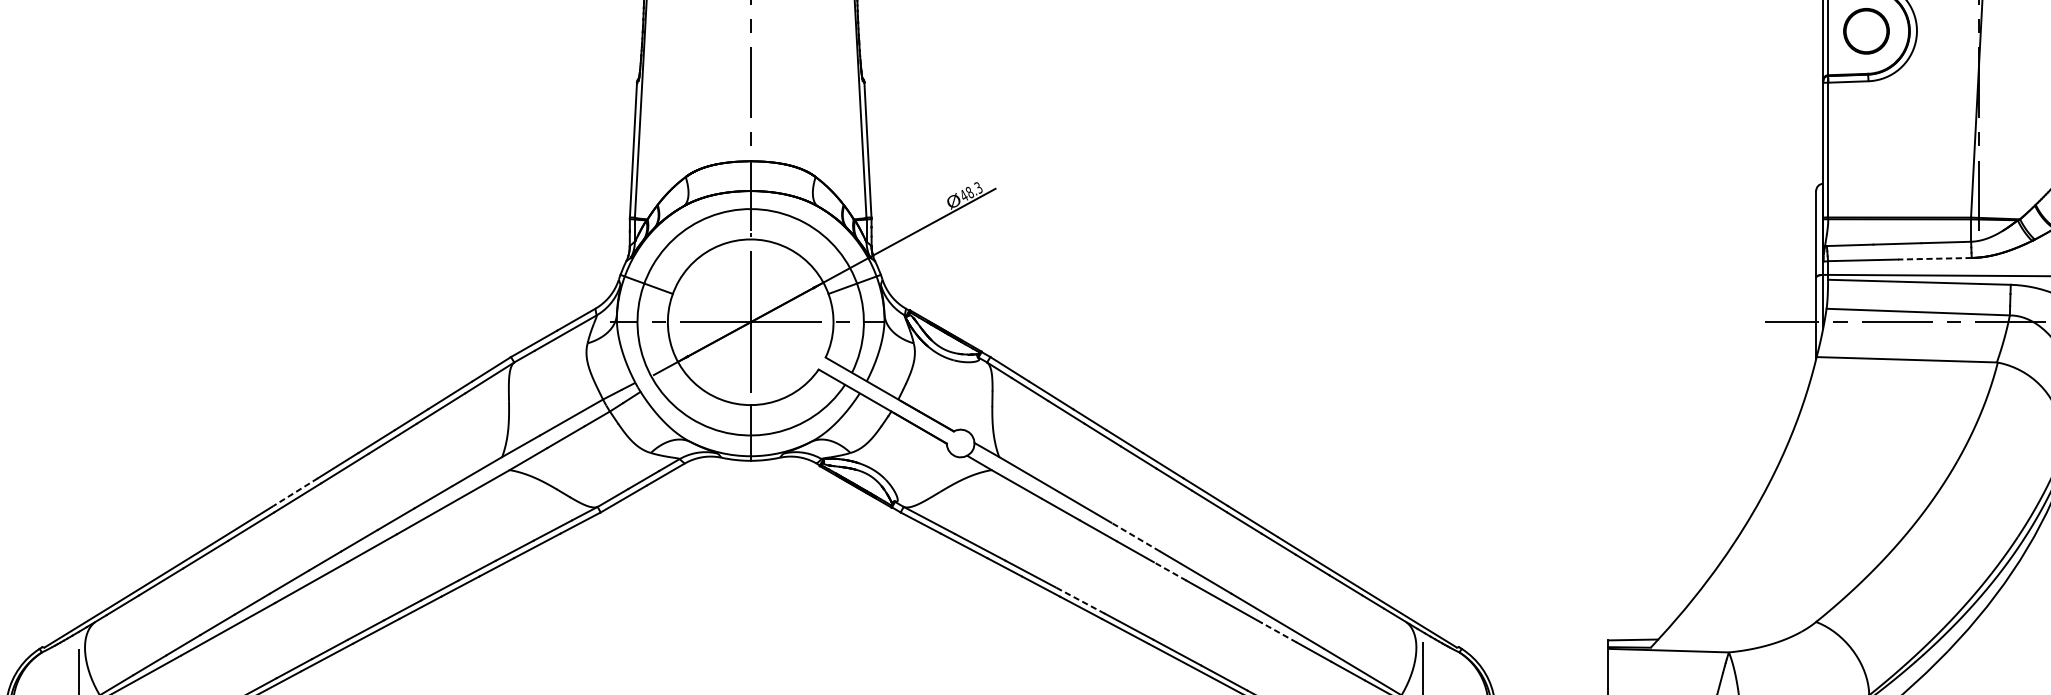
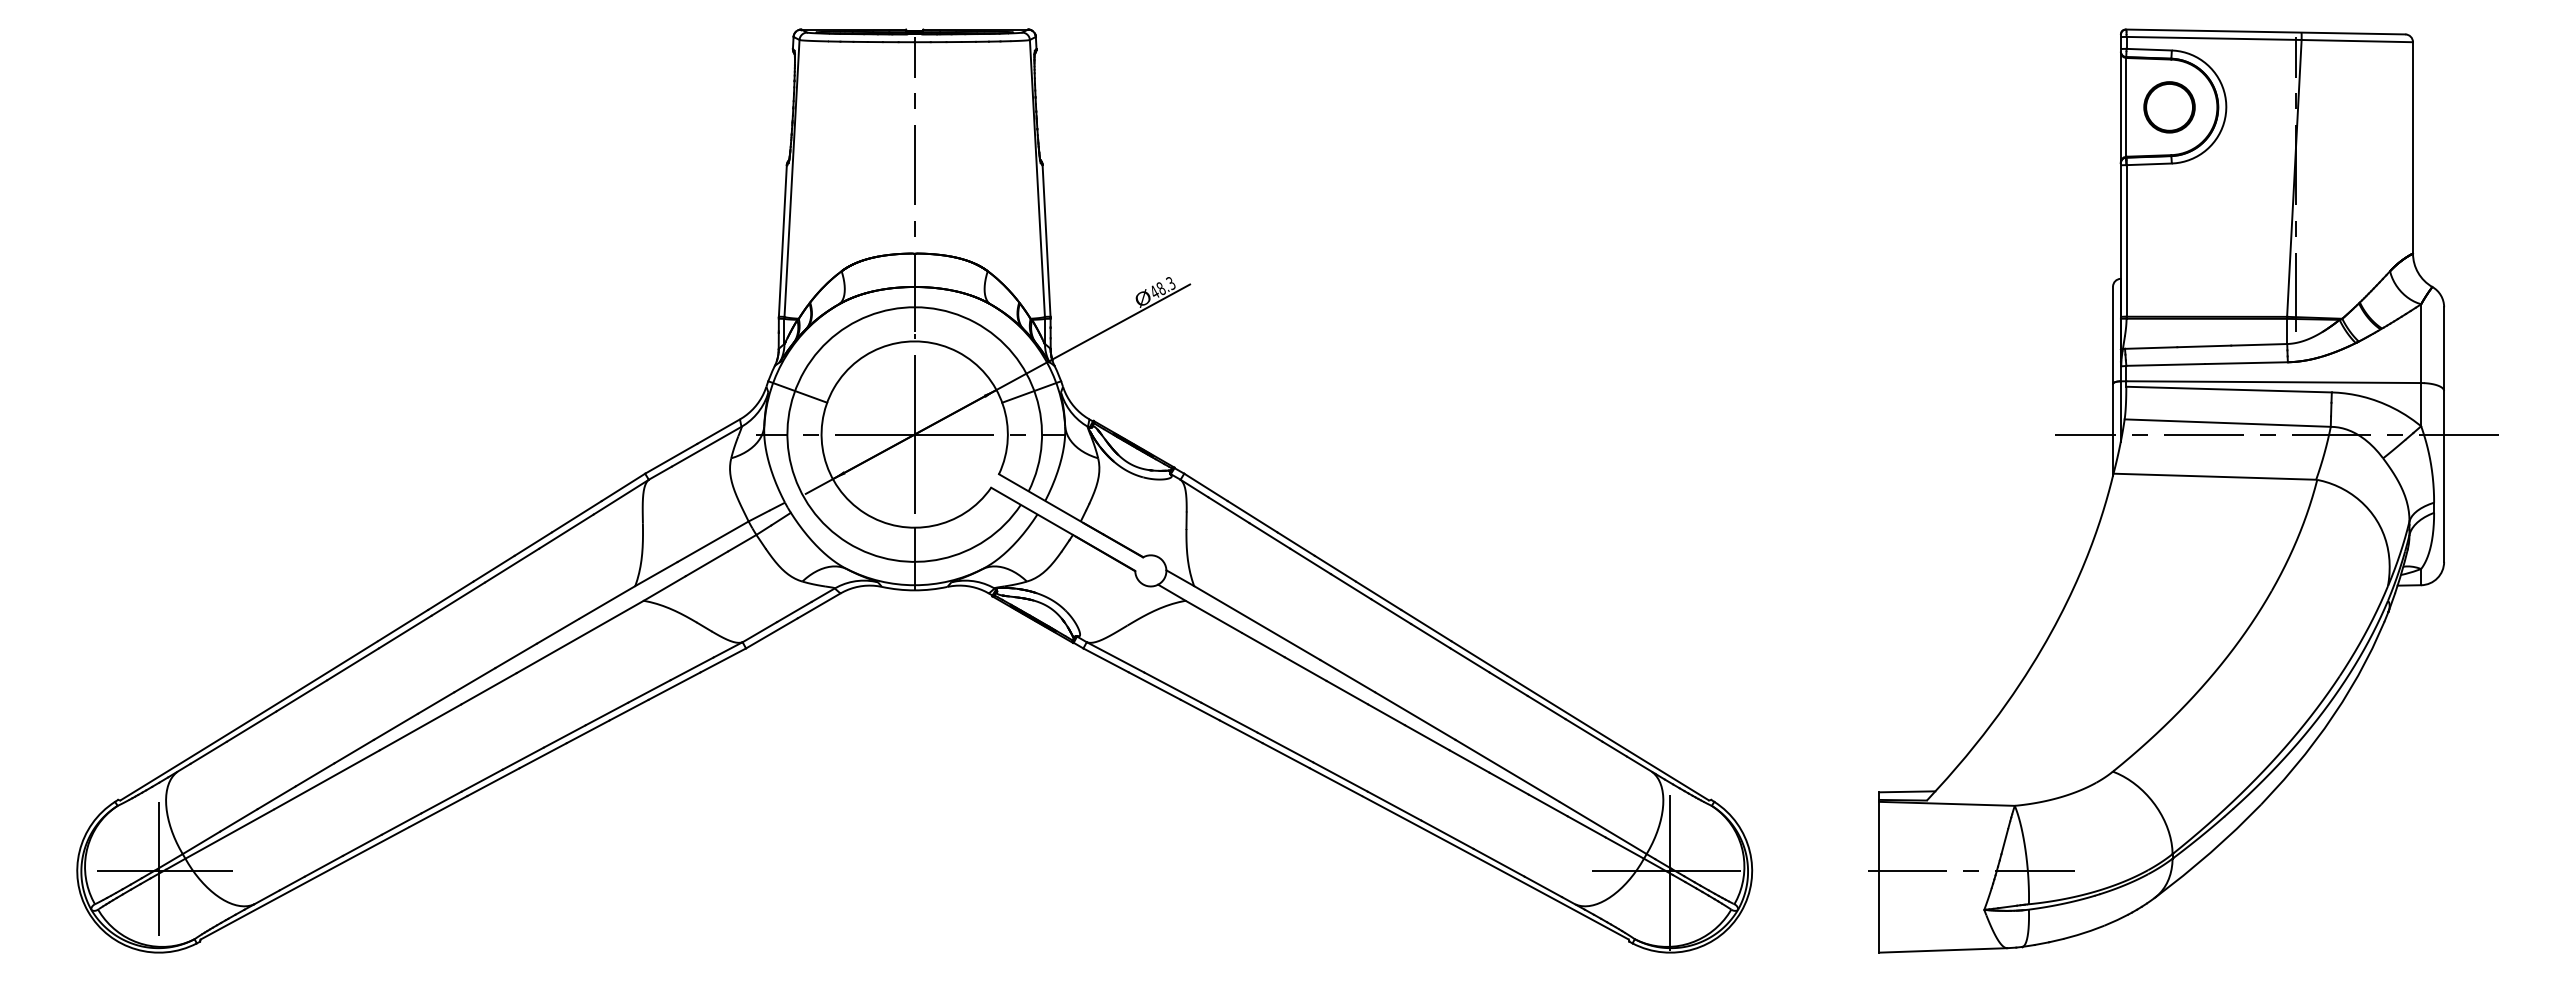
line: (1934, 259) -> (2245, 363), dashed -> solid
line: (296, 492) -> (403, 625), dashed -> solid
line: (1135, 537) -> (1347, 676), dashed -> solid
line: (1170, 571) -> (1386, 714), dashed -> solid
line: (1080, 600) -> (1285, 747), dashed -> solid
line: (1279, 632) -> (1509, 783), dashed -> solid

